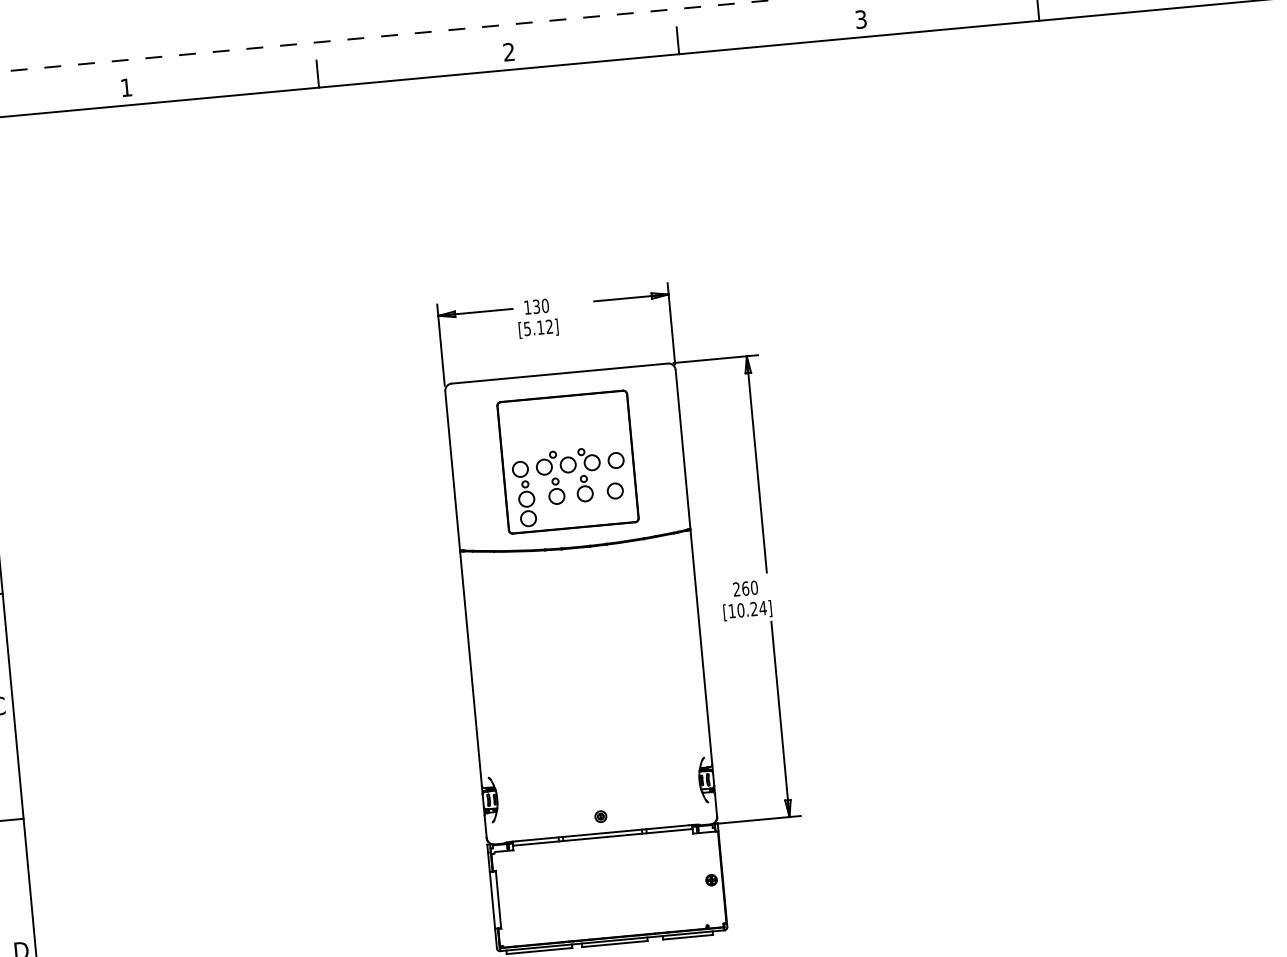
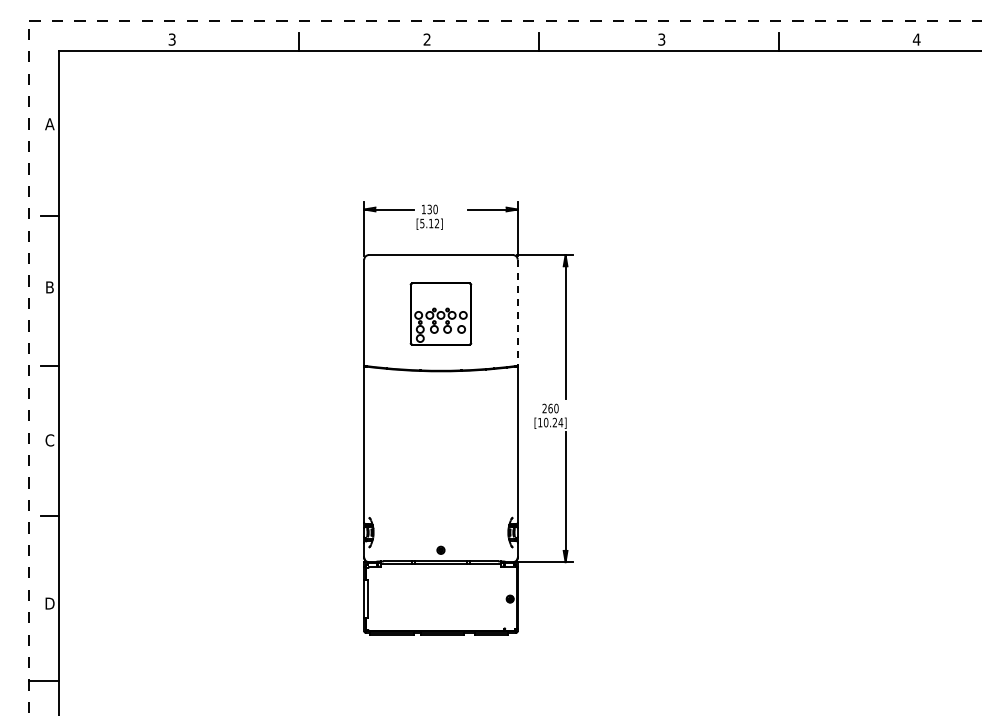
text: (125, 87) -> (171, 39), 1 -> 3
line: (682, 449) -> (517, 312), solid -> dashed
part: (567, 461) -> (440, 313), size x0.7

